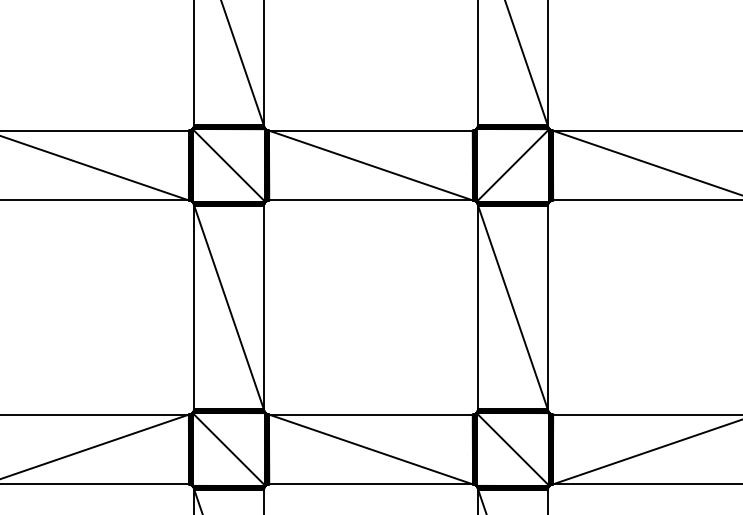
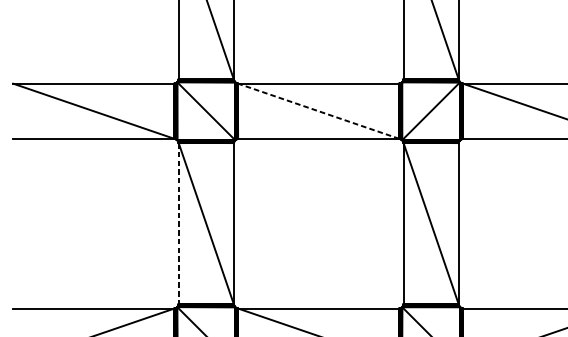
line: (371, 165) -> (319, 111), solid -> dashed
line: (194, 307) -> (178, 223), solid -> dashed

